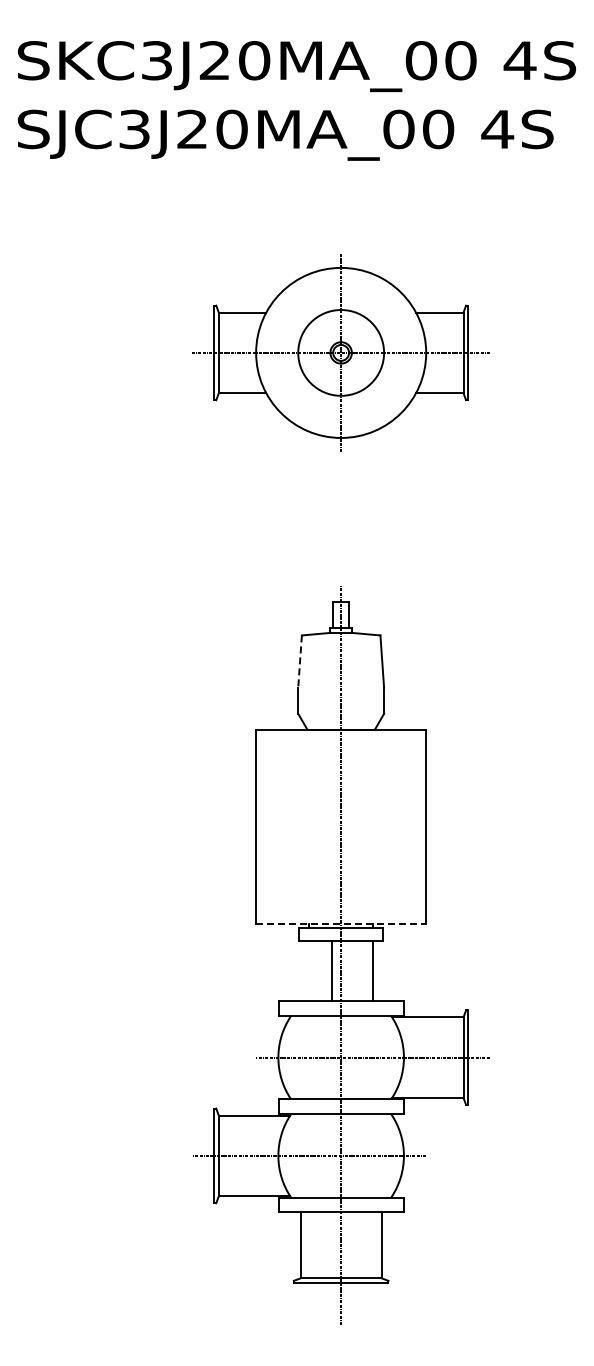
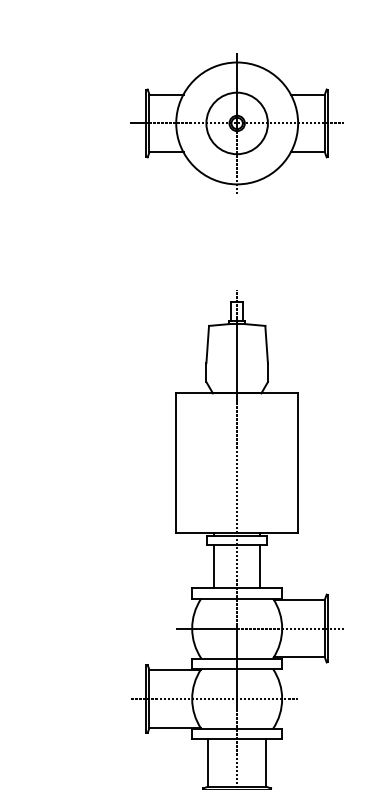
line: (300, 661) -> (208, 344), dashed -> solid
line: (341, 923) -> (237, 532), dashed -> solid
line: (332, 971) -> (214, 566), moved

